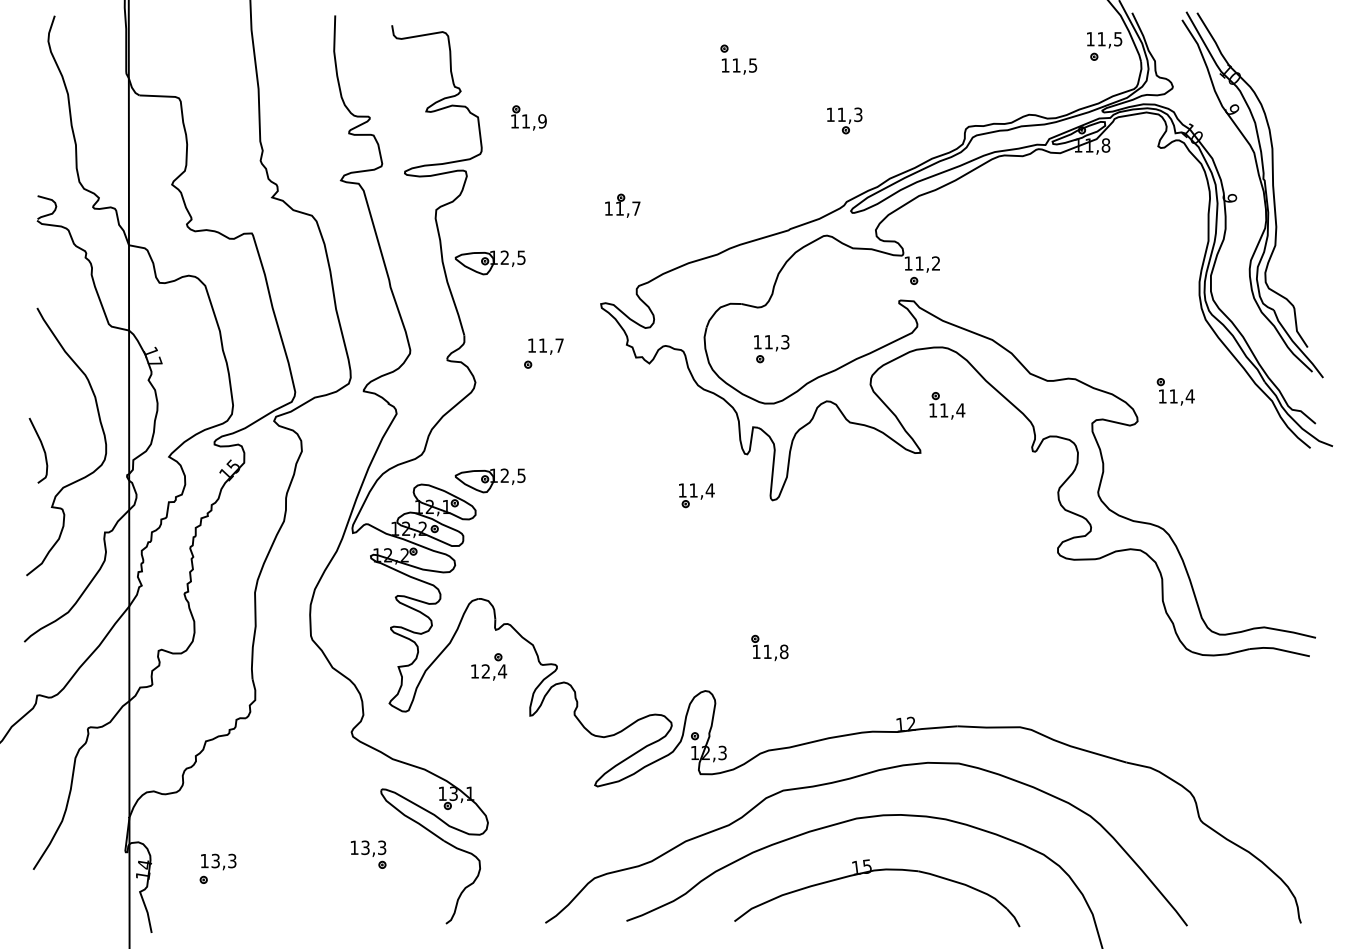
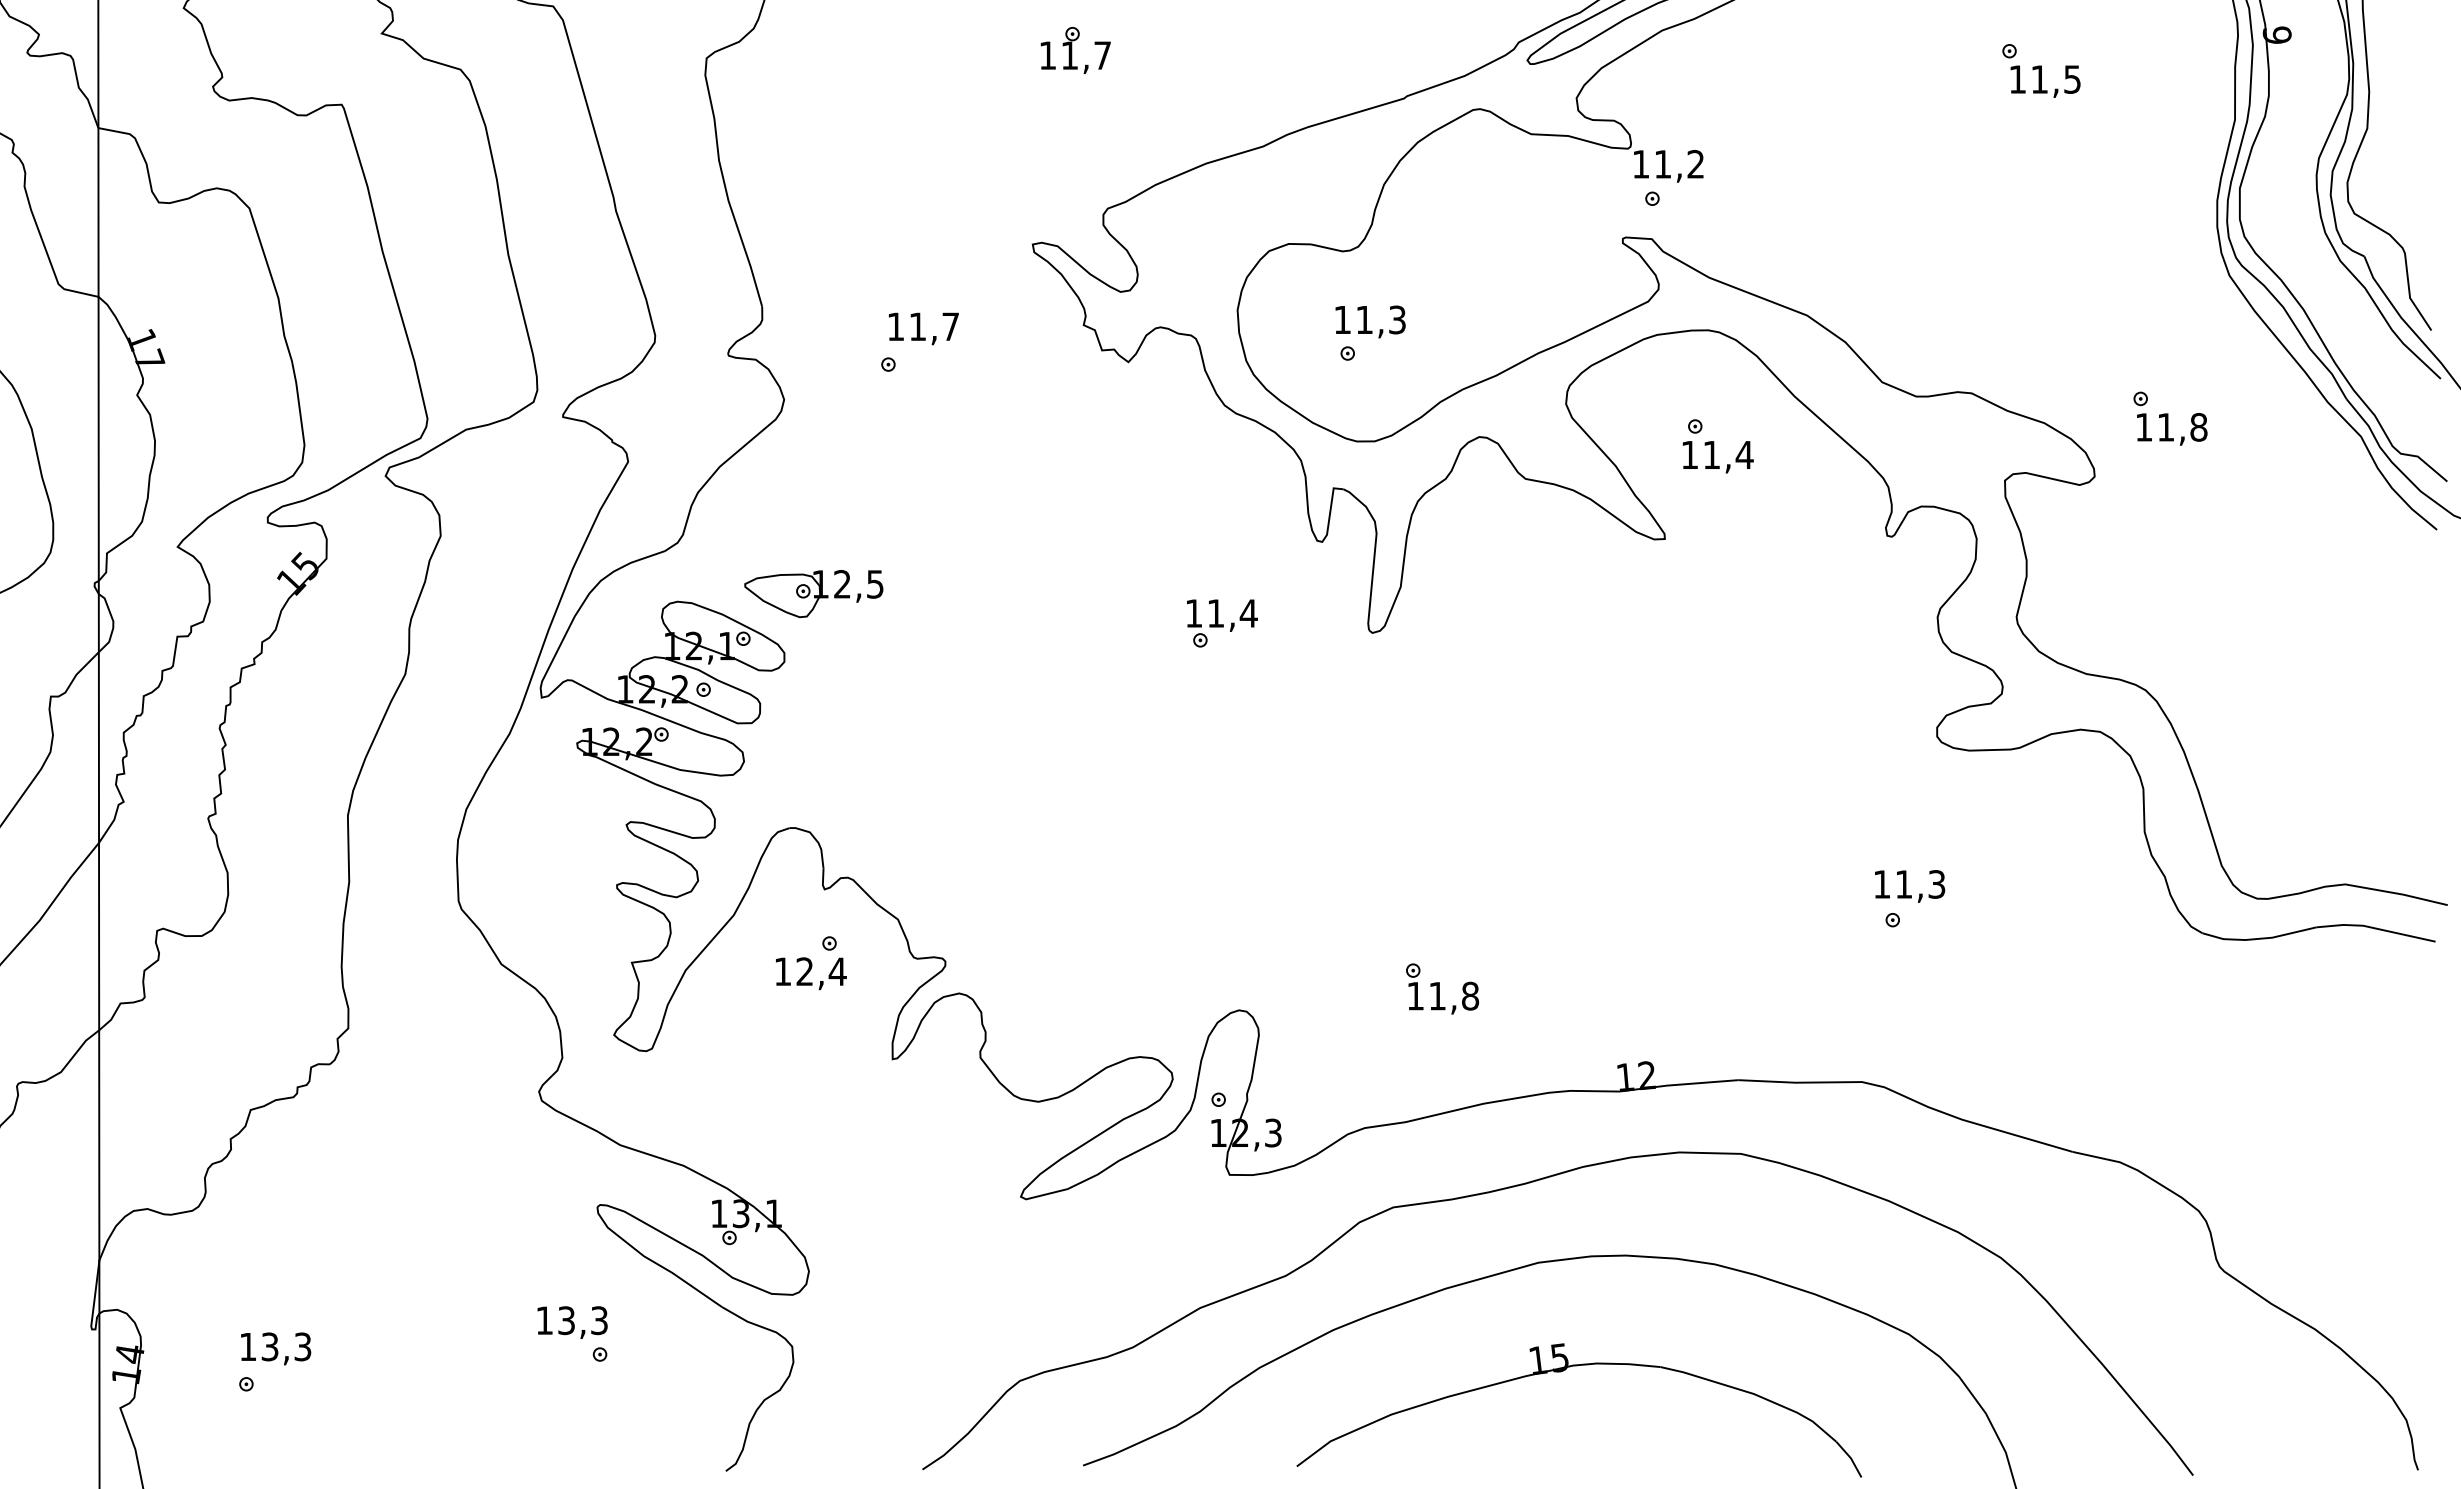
part: (1110, 215) -> (2041, 69), added
part: (489, 262) -> (811, 162), removed
text: (1189, 396) -> (2197, 427), 11,4 -> 11,8
part: (1043, 634) -> (1908, 898), added
part: (769, 647) -> (1441, 987), moved

